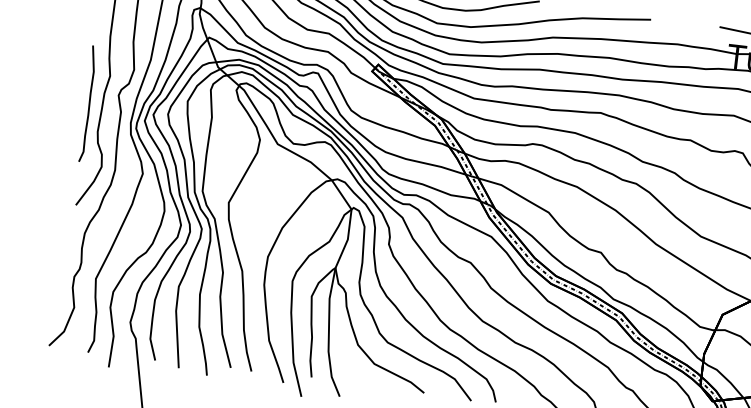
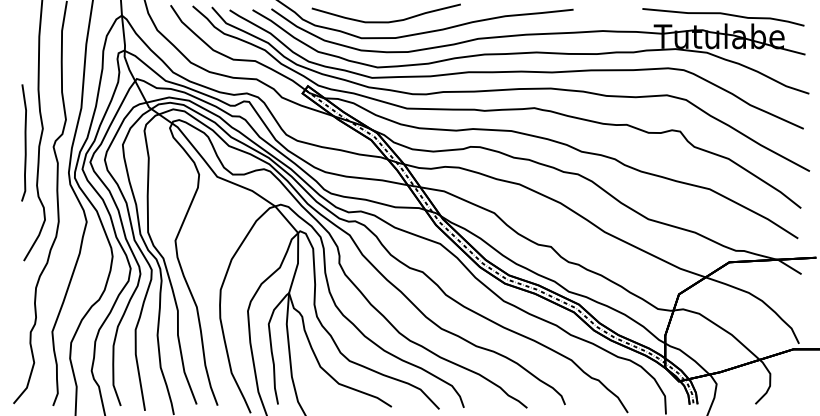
curve: (88, 103) -> (24, 142), moved

